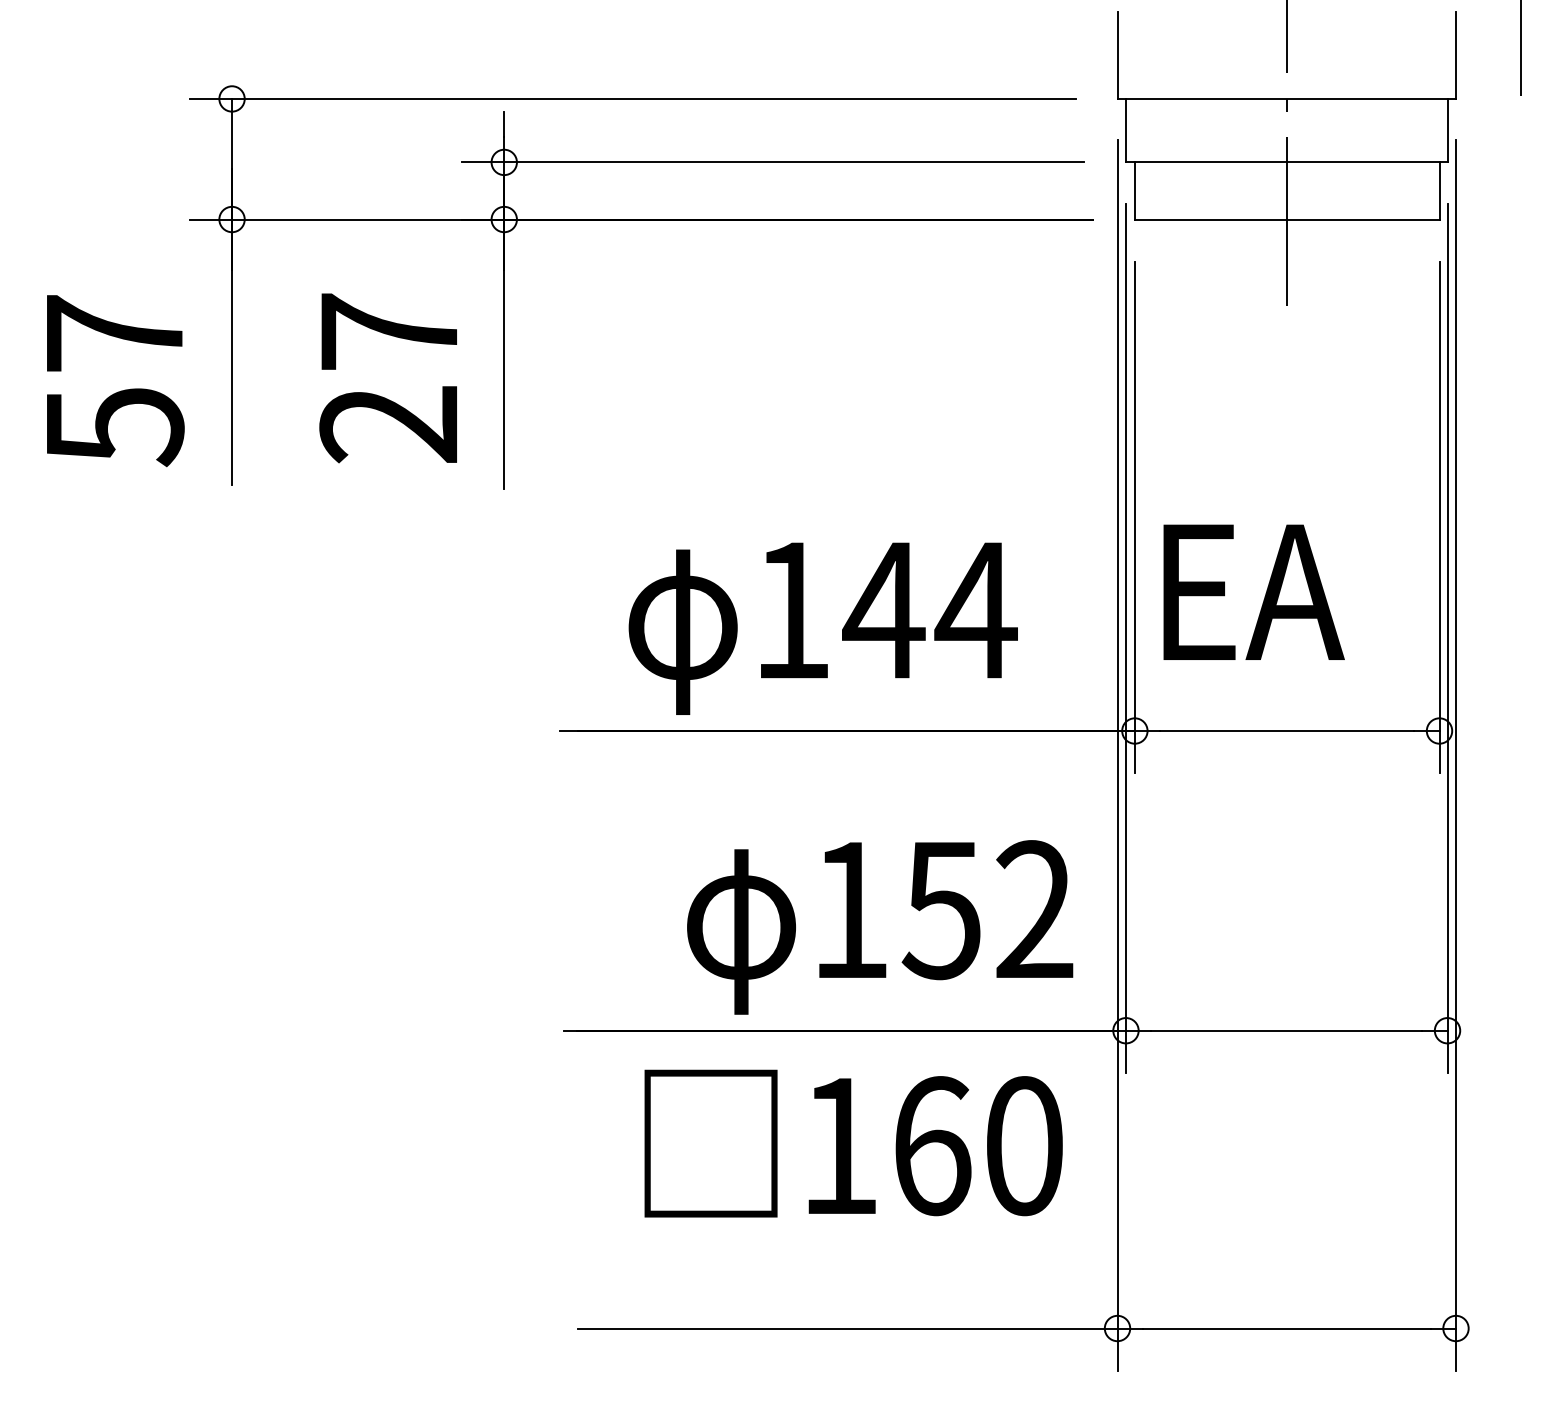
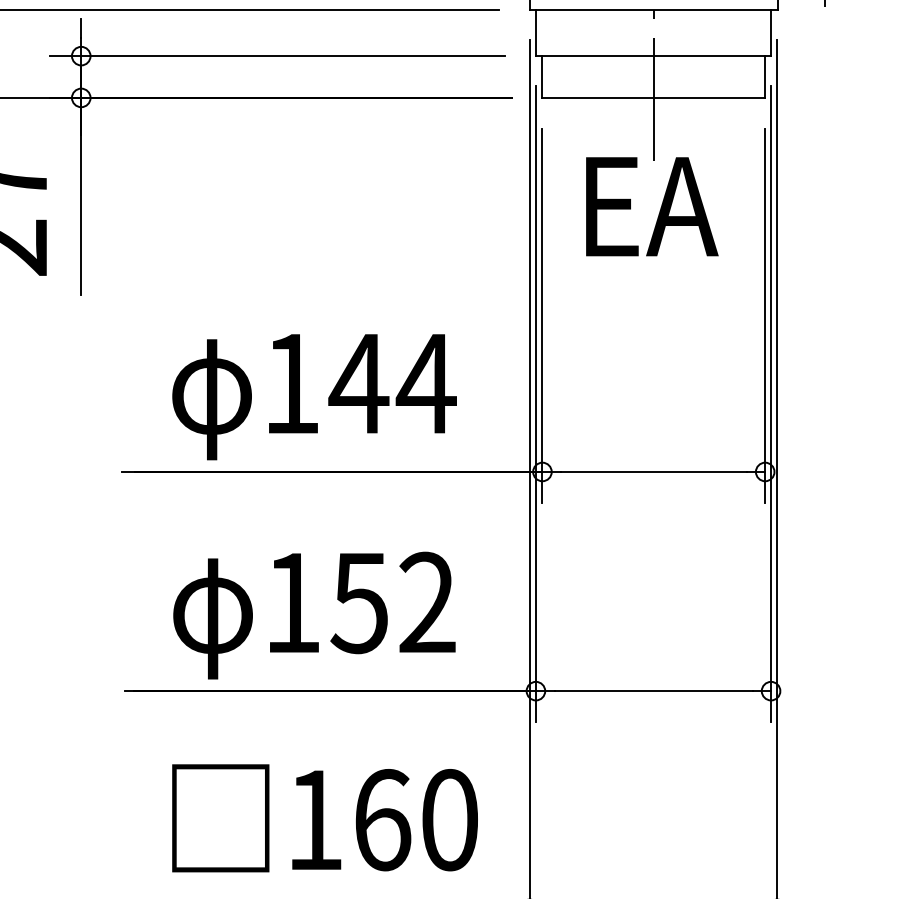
text: (1253, 591) -> (651, 206), moved
text: (880, 927) -> (314, 615), moved
text: (853, 1143) -> (324, 818), moved

